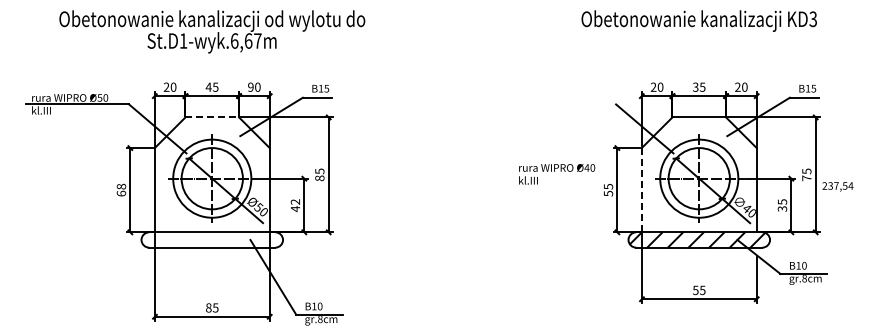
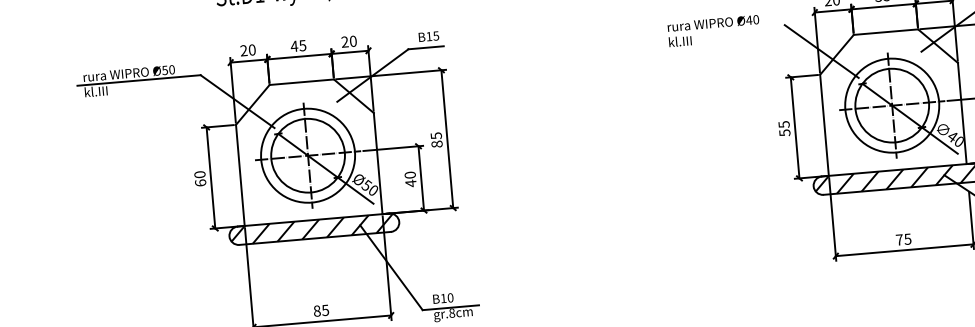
text: (250, 87) -> (344, 42), 90 -> 20
line: (212, 117) -> (302, 82), dashed -> solid
text: (557, 174) -> (714, 31), moved
text: (121, 186) -> (199, 174), 68 -> 60
line: (641, 189) -> (824, 124), dashed -> solid
text: (295, 201) -> (410, 174), 42 -> 40
hatch: (210, 239) -> (312, 228), added
text: (695, 290) -> (899, 240), 55 -> 75

